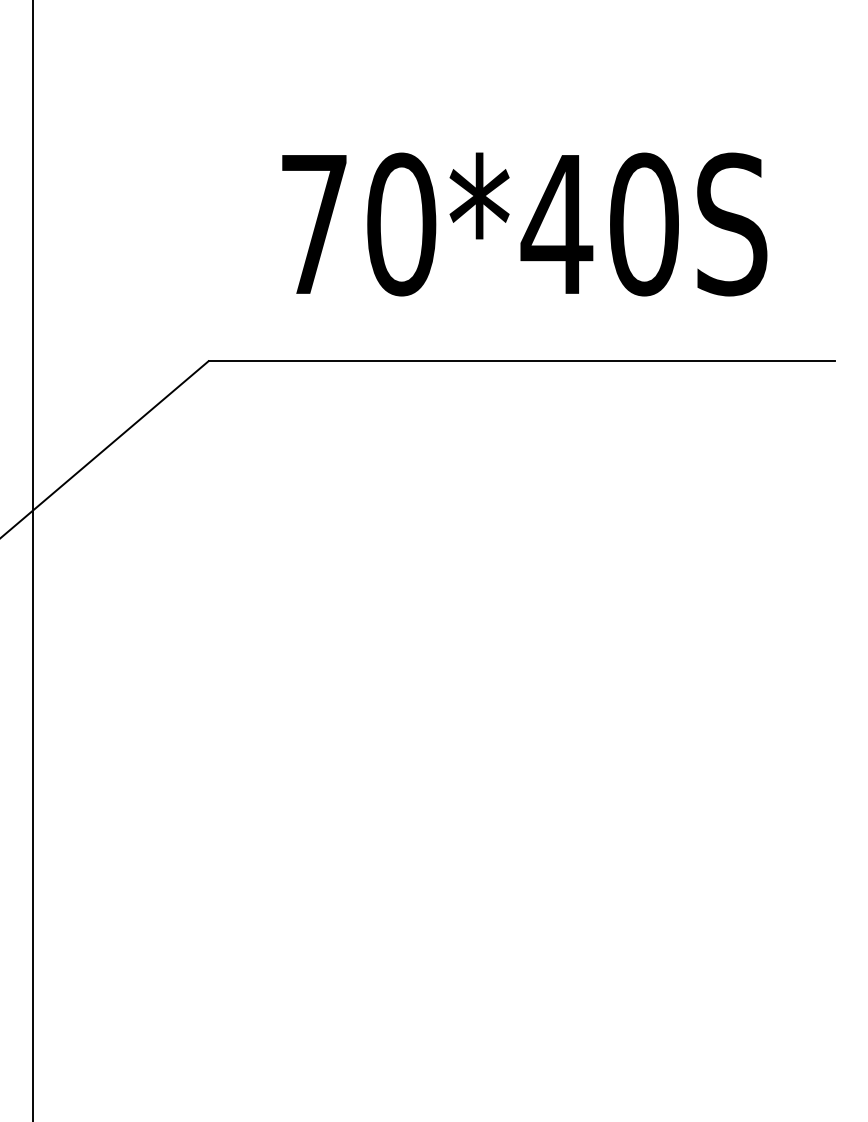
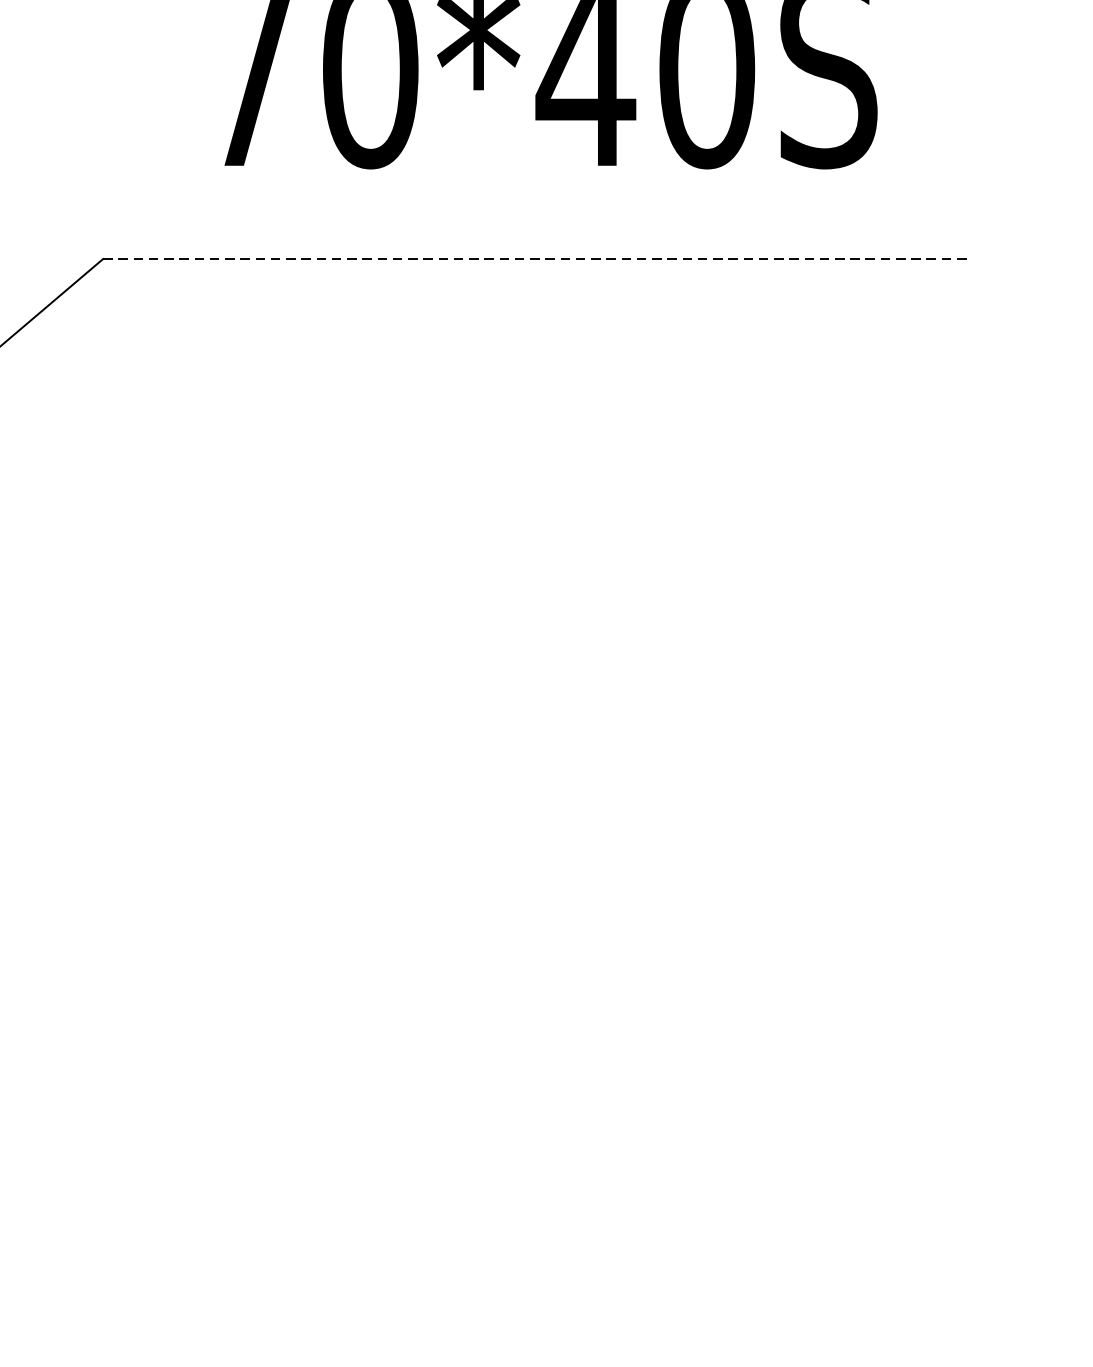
line: (522, 361) -> (538, 259), solid -> dashed

